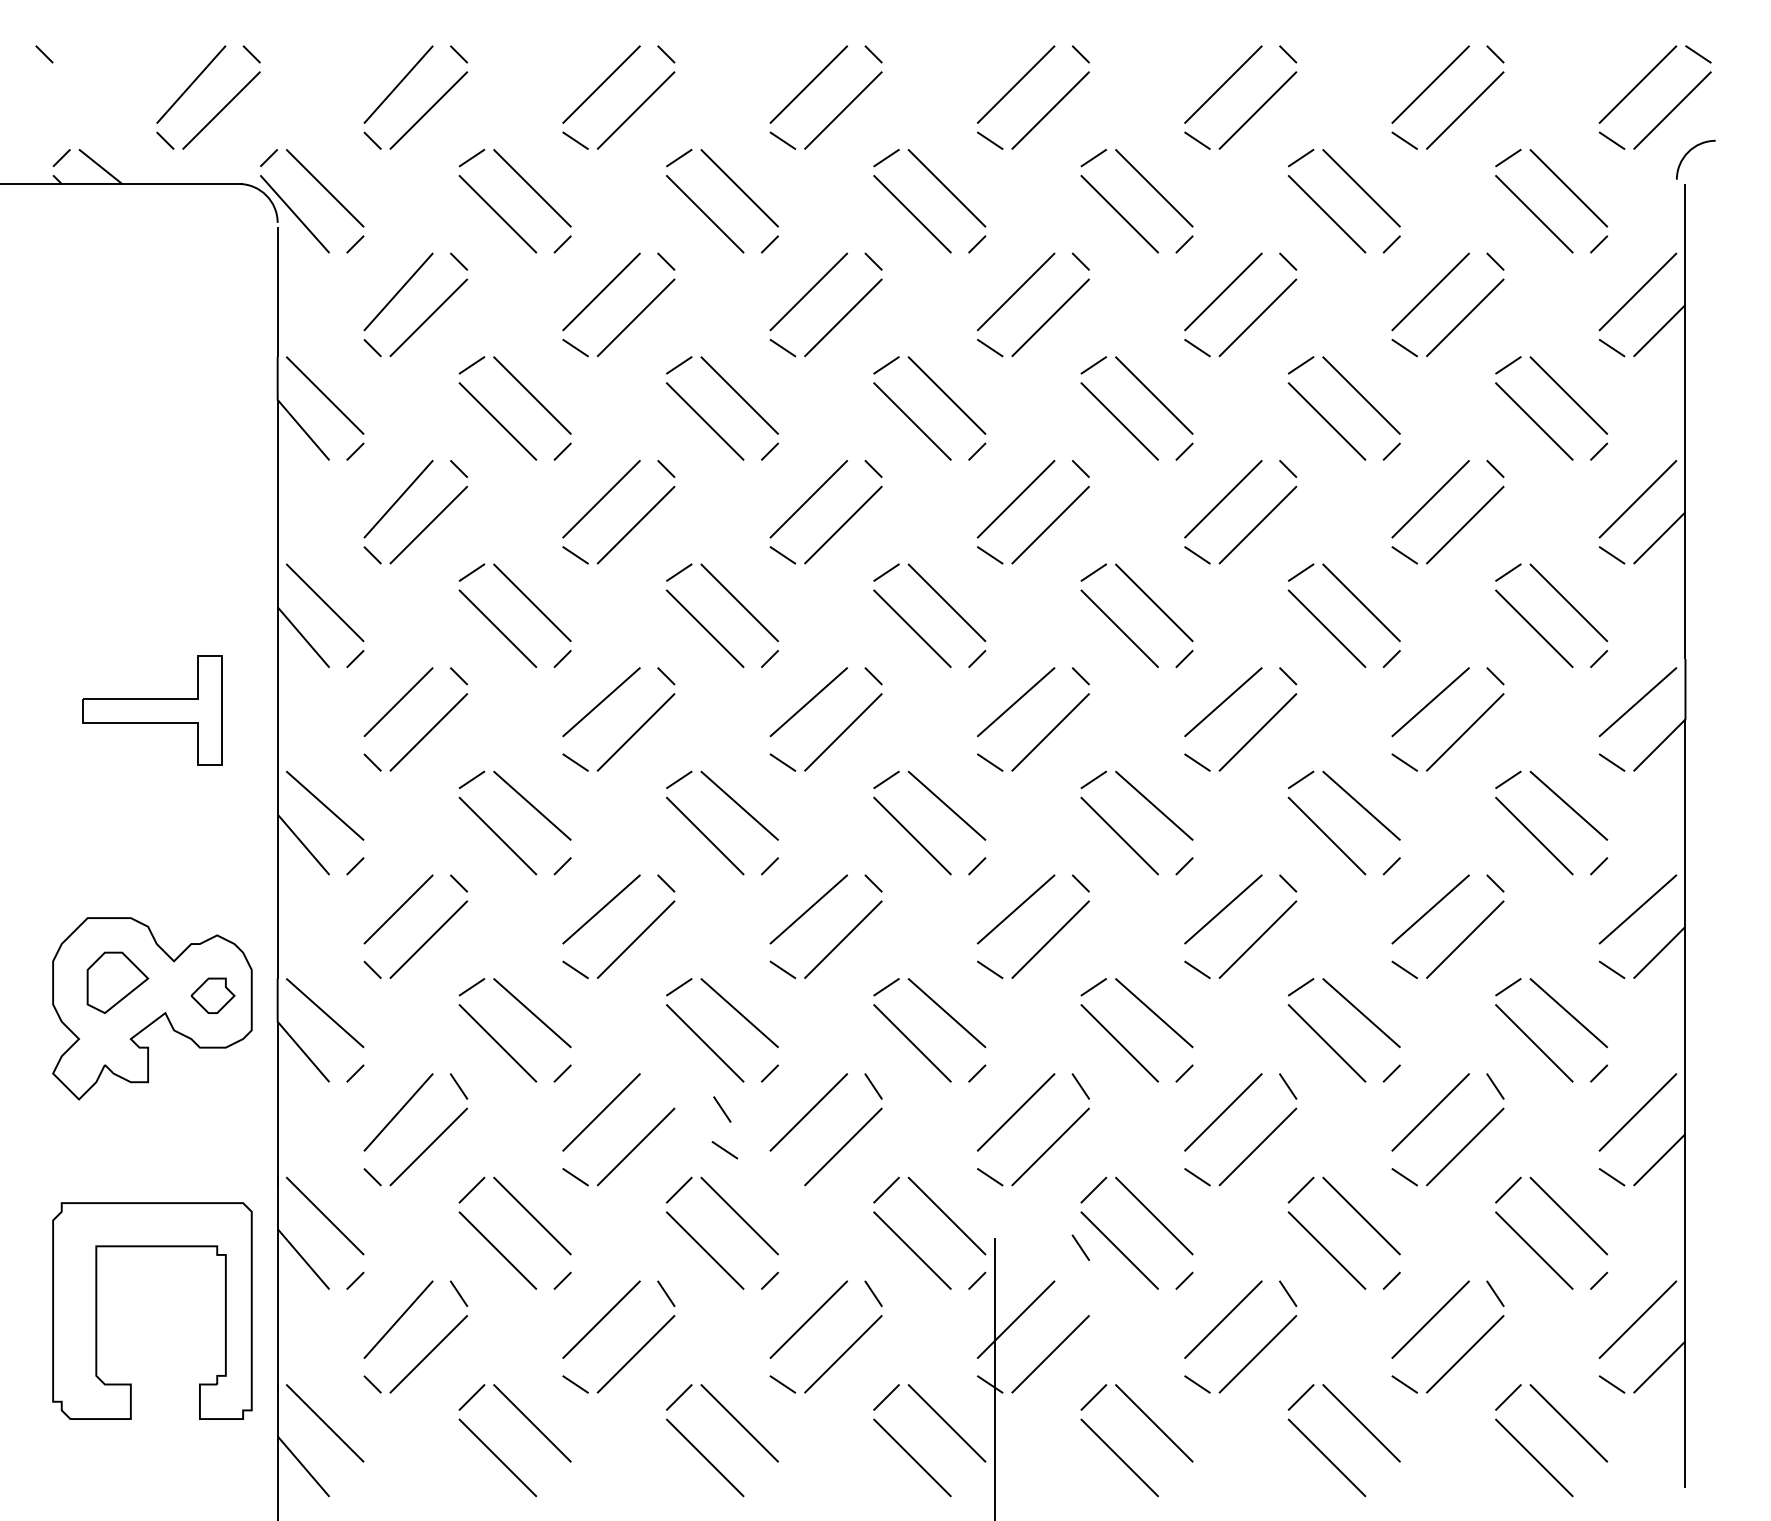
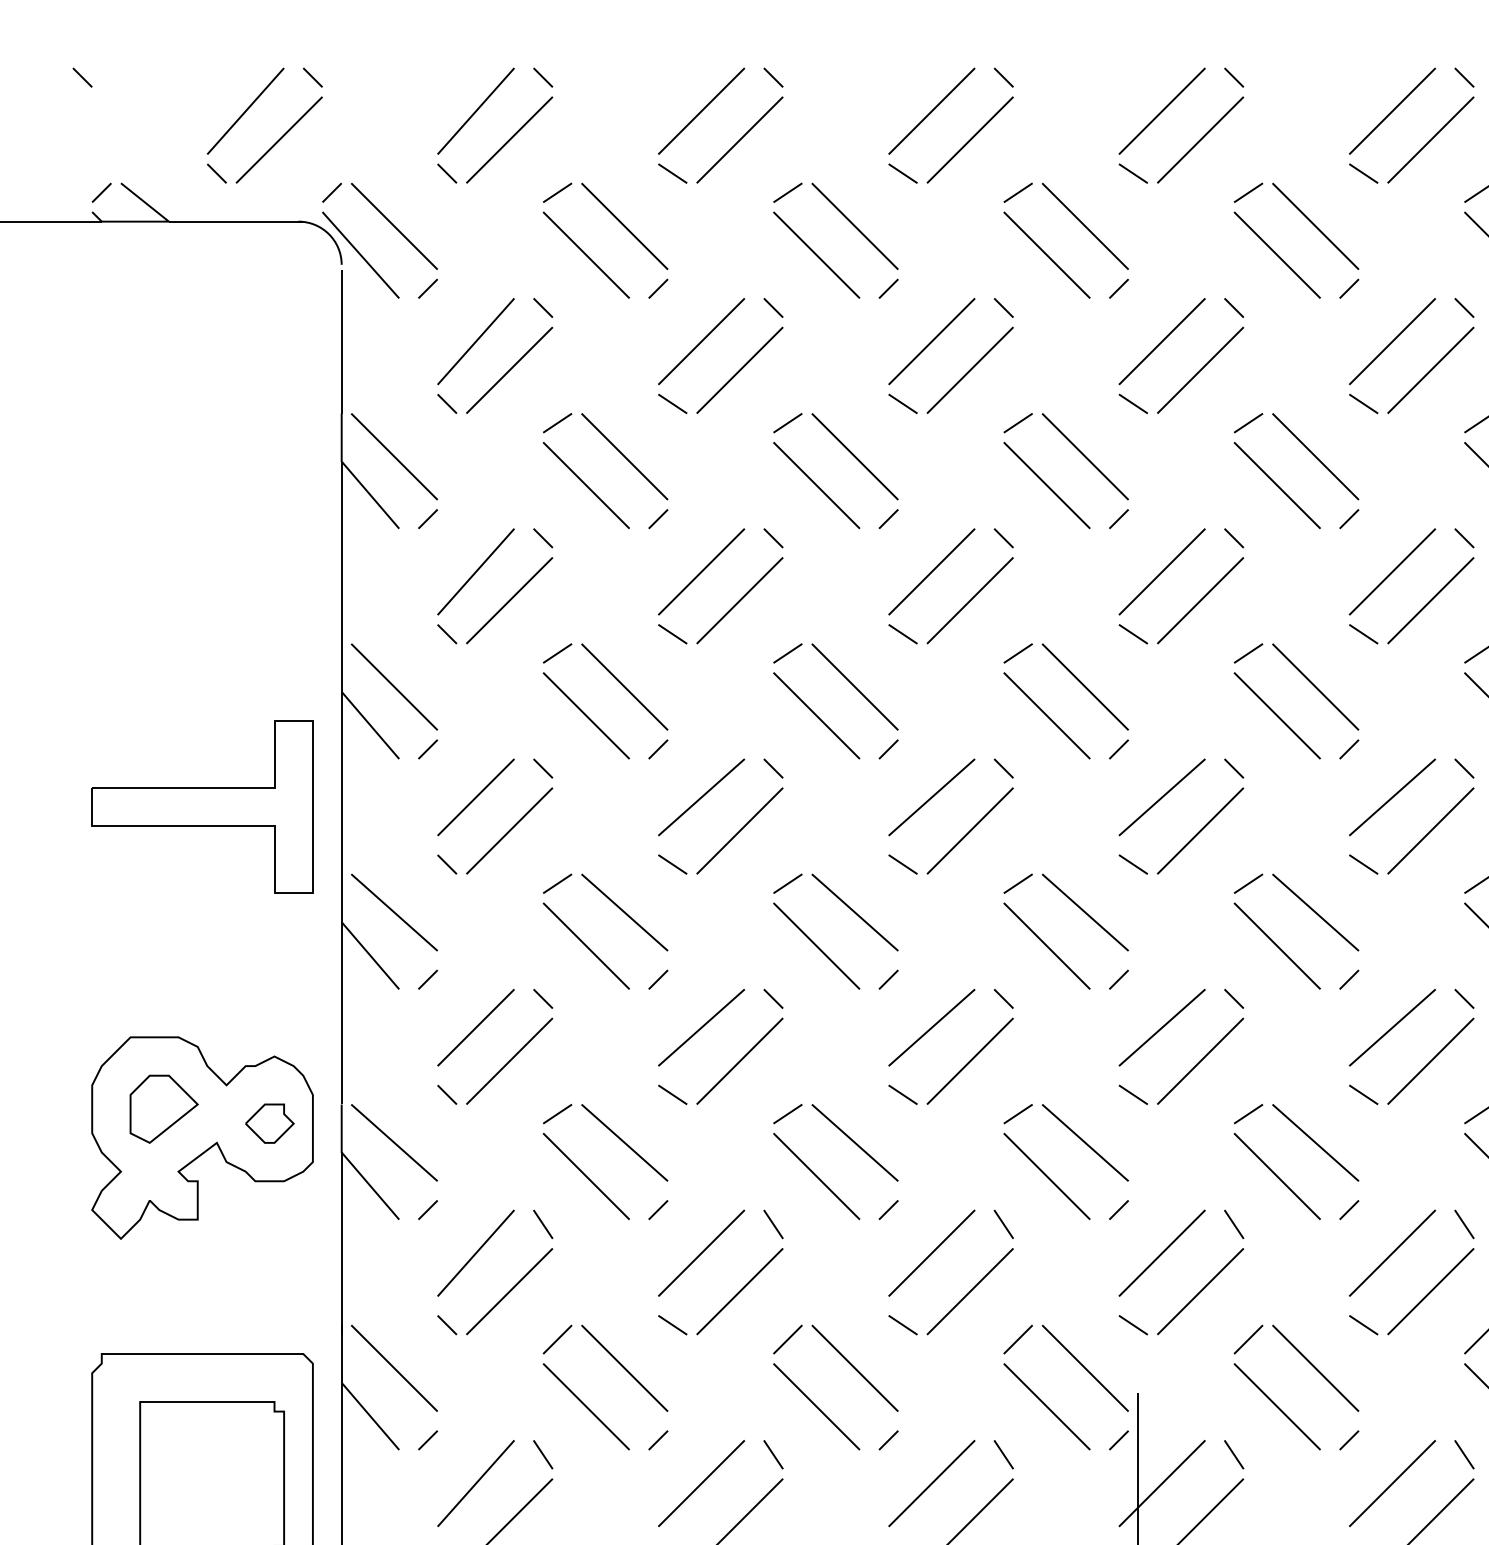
part: (152, 710) -> (202, 806), size x1.43
line: (722, 1109) -> (773, 1224), moved
line: (724, 1150) -> (902, 1325), moved
line: (1080, 1247) -> (1233, 1454), moved

